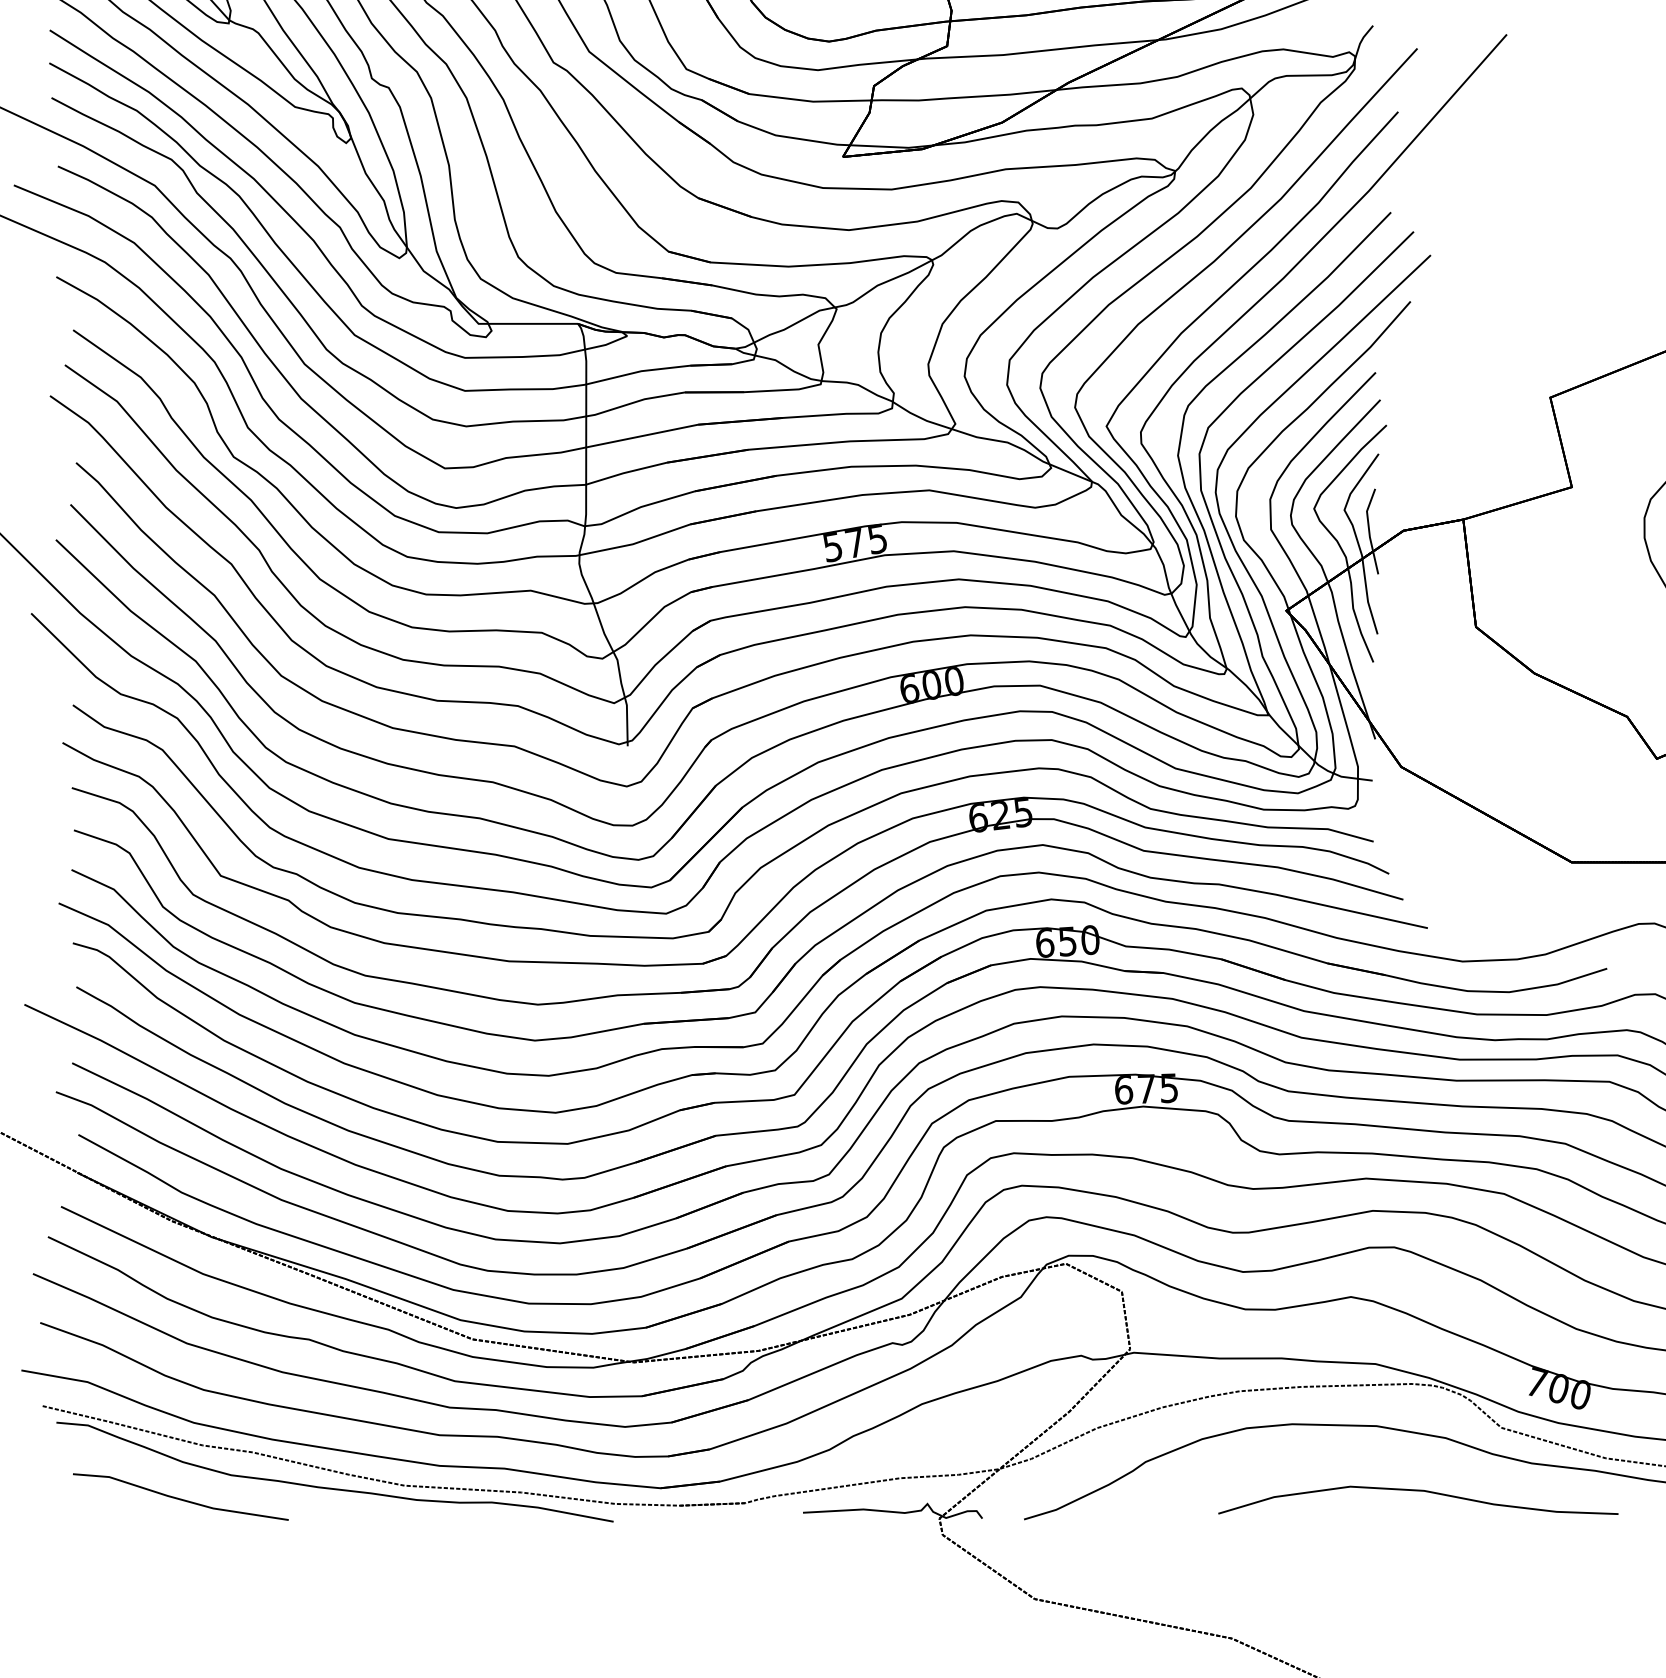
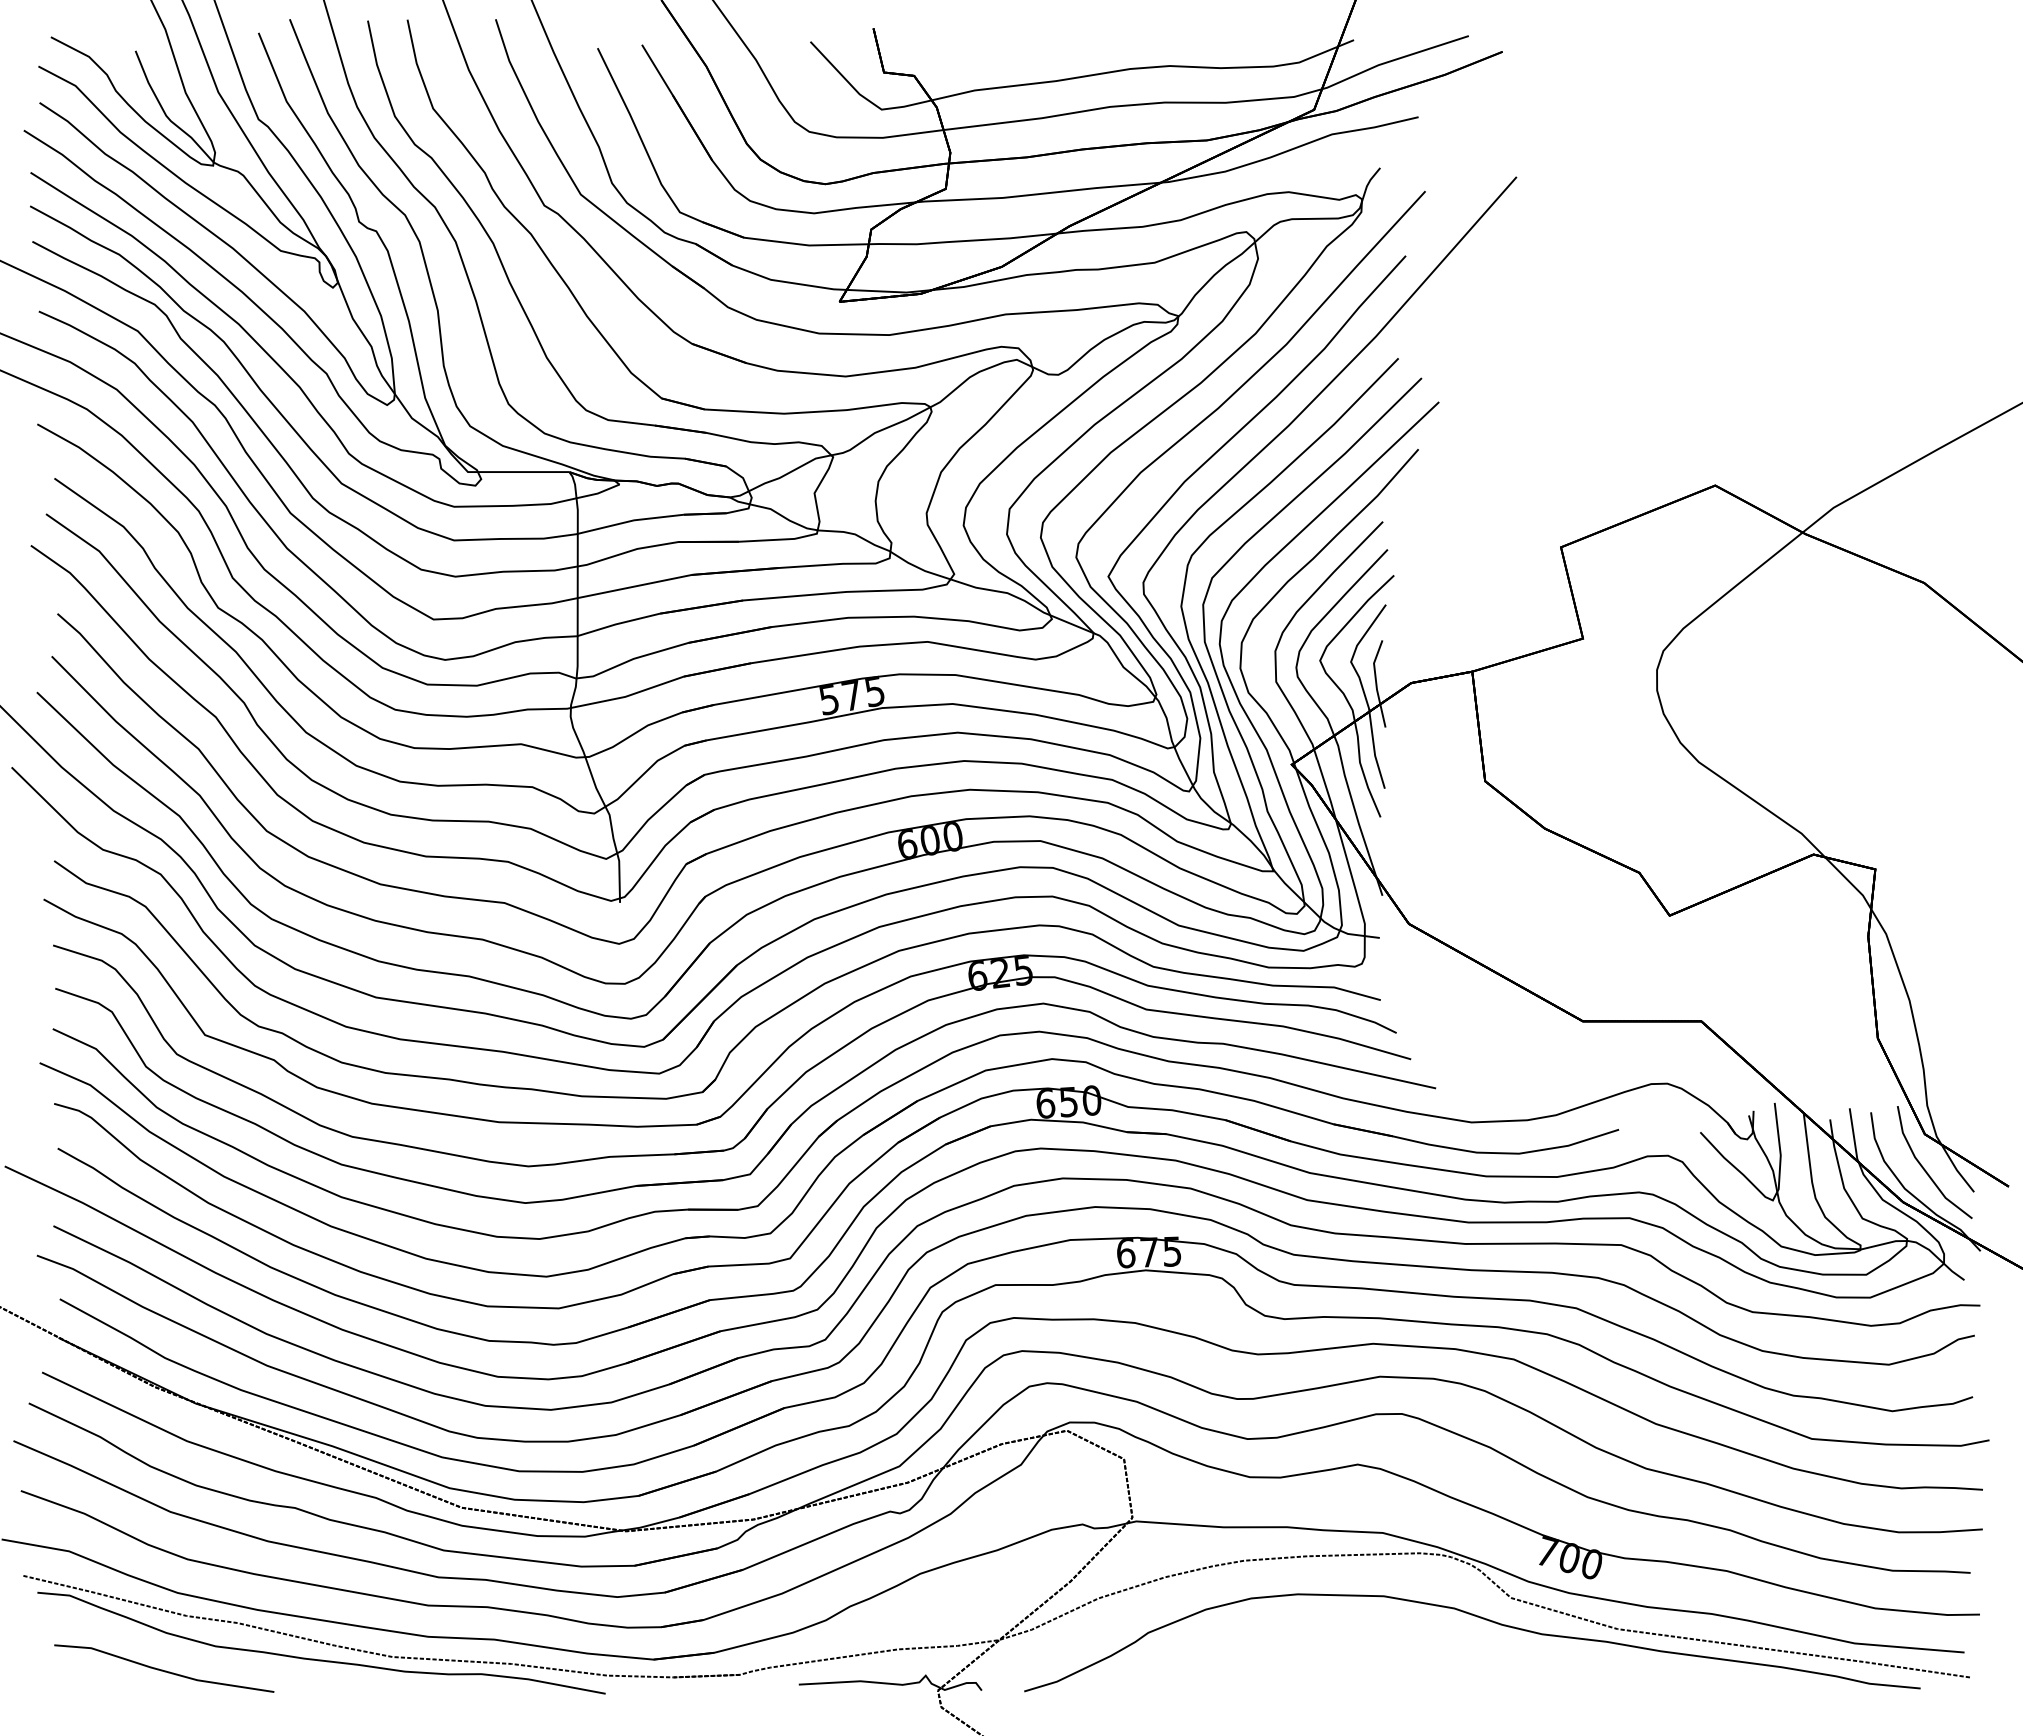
part: (1422, 1492) -> (1430, 1663), removed

